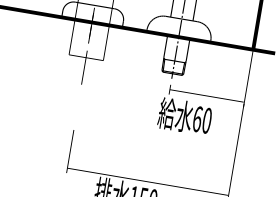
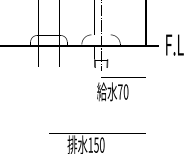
text: (197, 118) -> (120, 91), 60 -> 70

